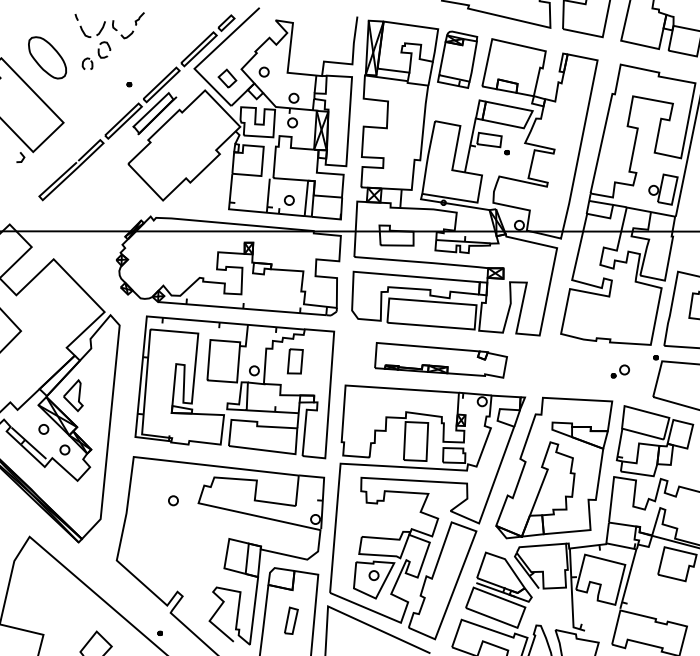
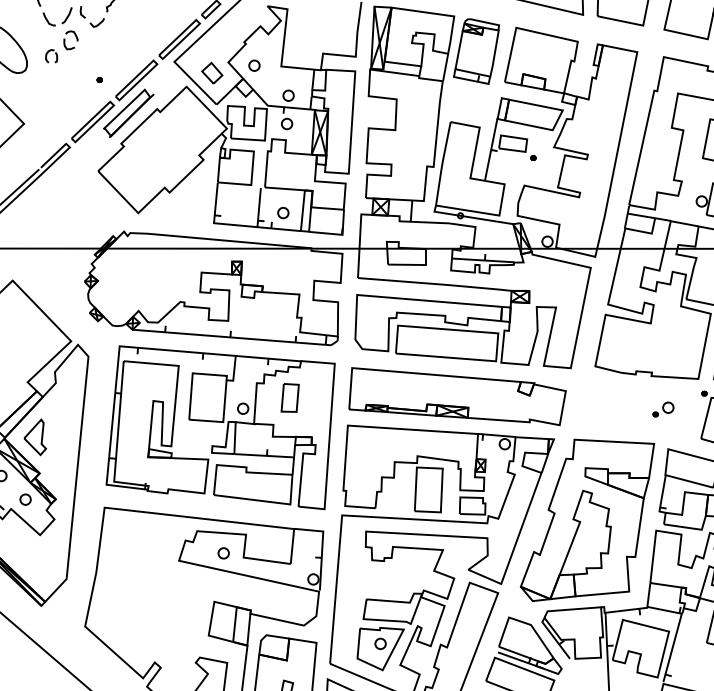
part: (440, 360) -> (456, 396), size x1.43
part: (173, 500) -> (223, 553), moved

